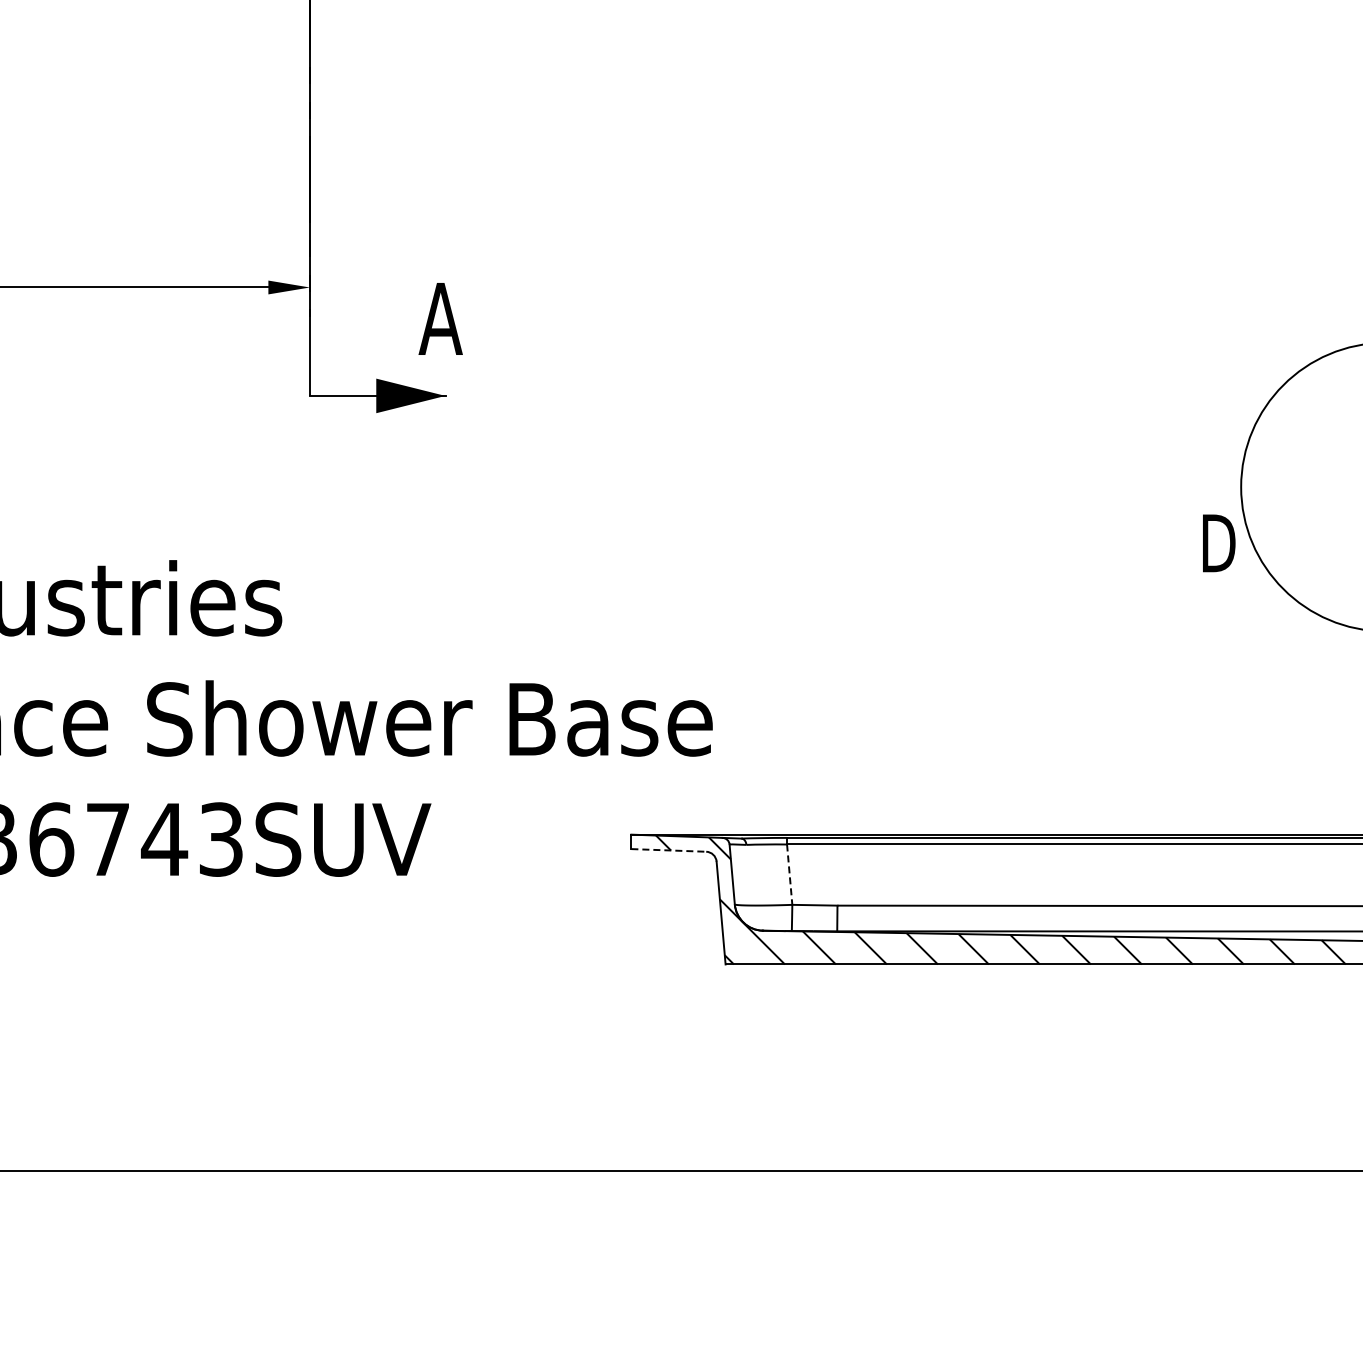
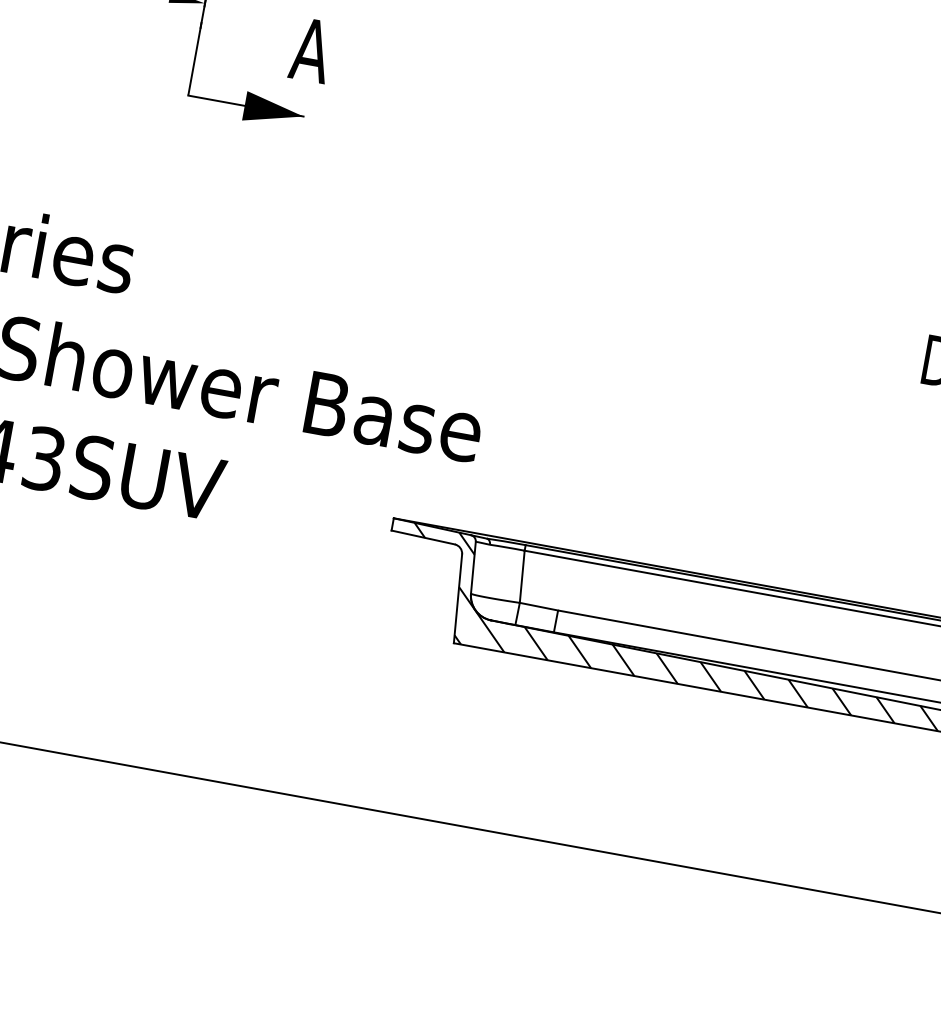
line: (669, 850) -> (423, 537), dashed -> solid
line: (789, 875) -> (521, 577), dashed -> solid

